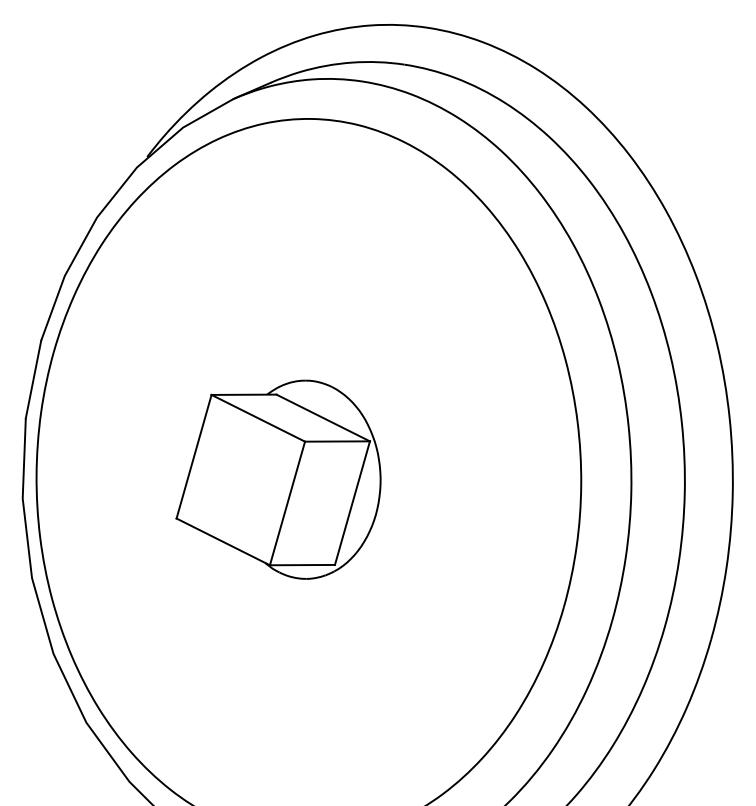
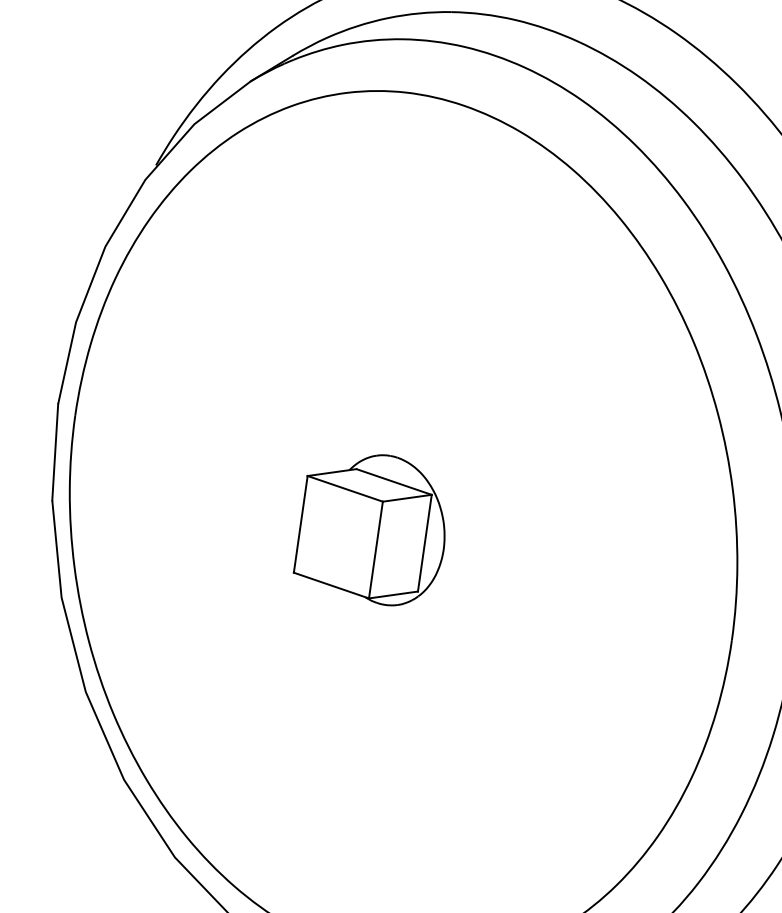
part: (277, 479) -> (365, 533), size x0.62

